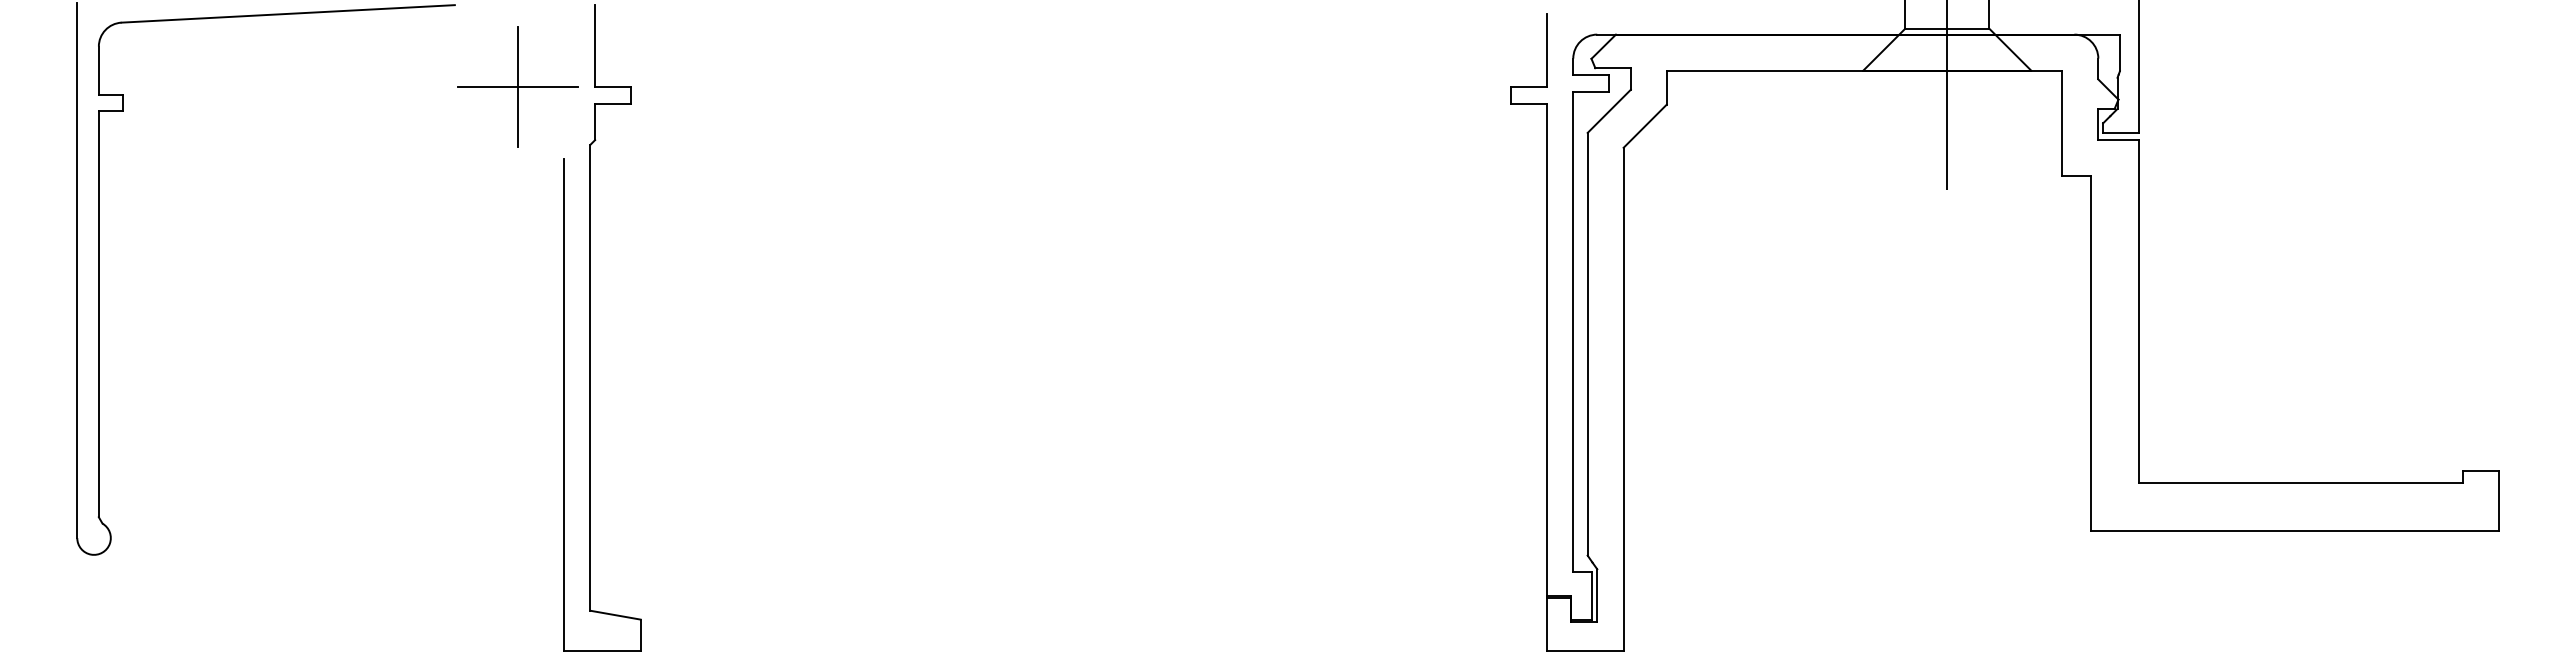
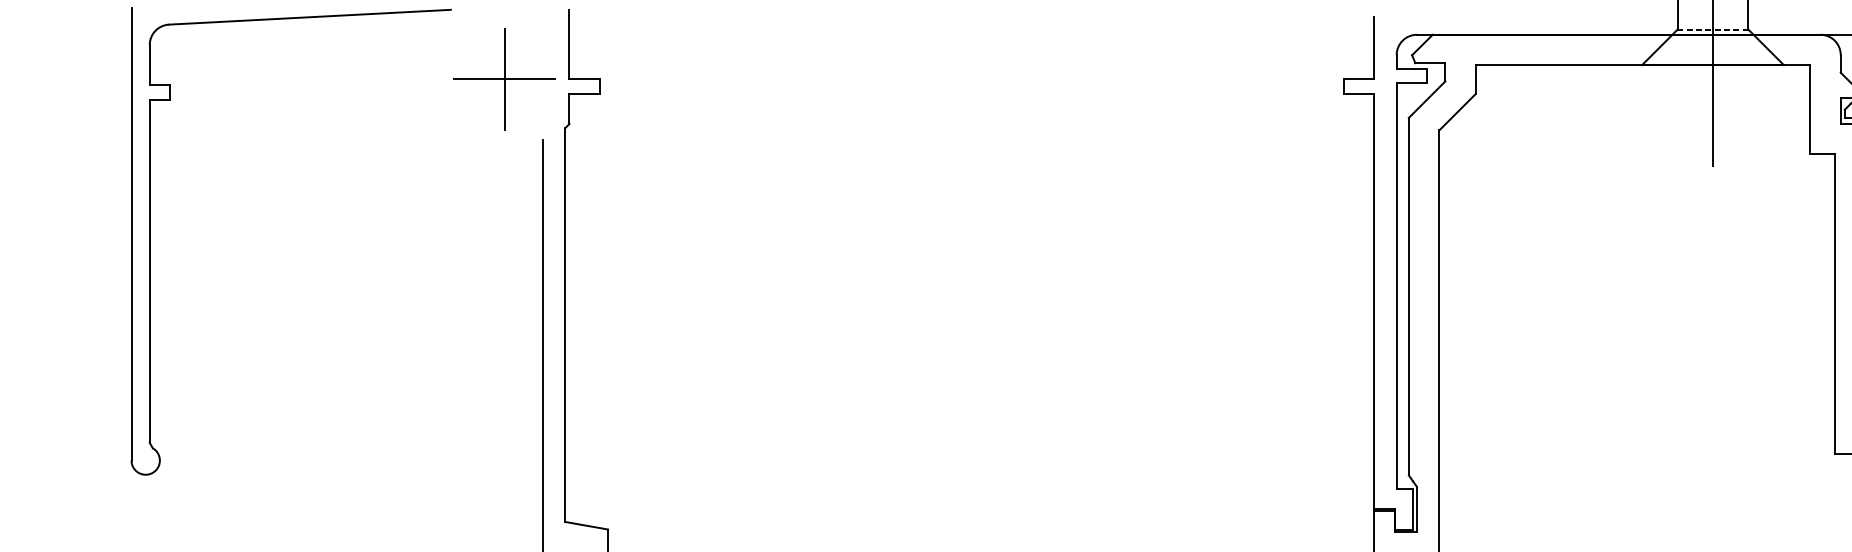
line: (1947, 28) -> (1713, 29), solid -> dashed

